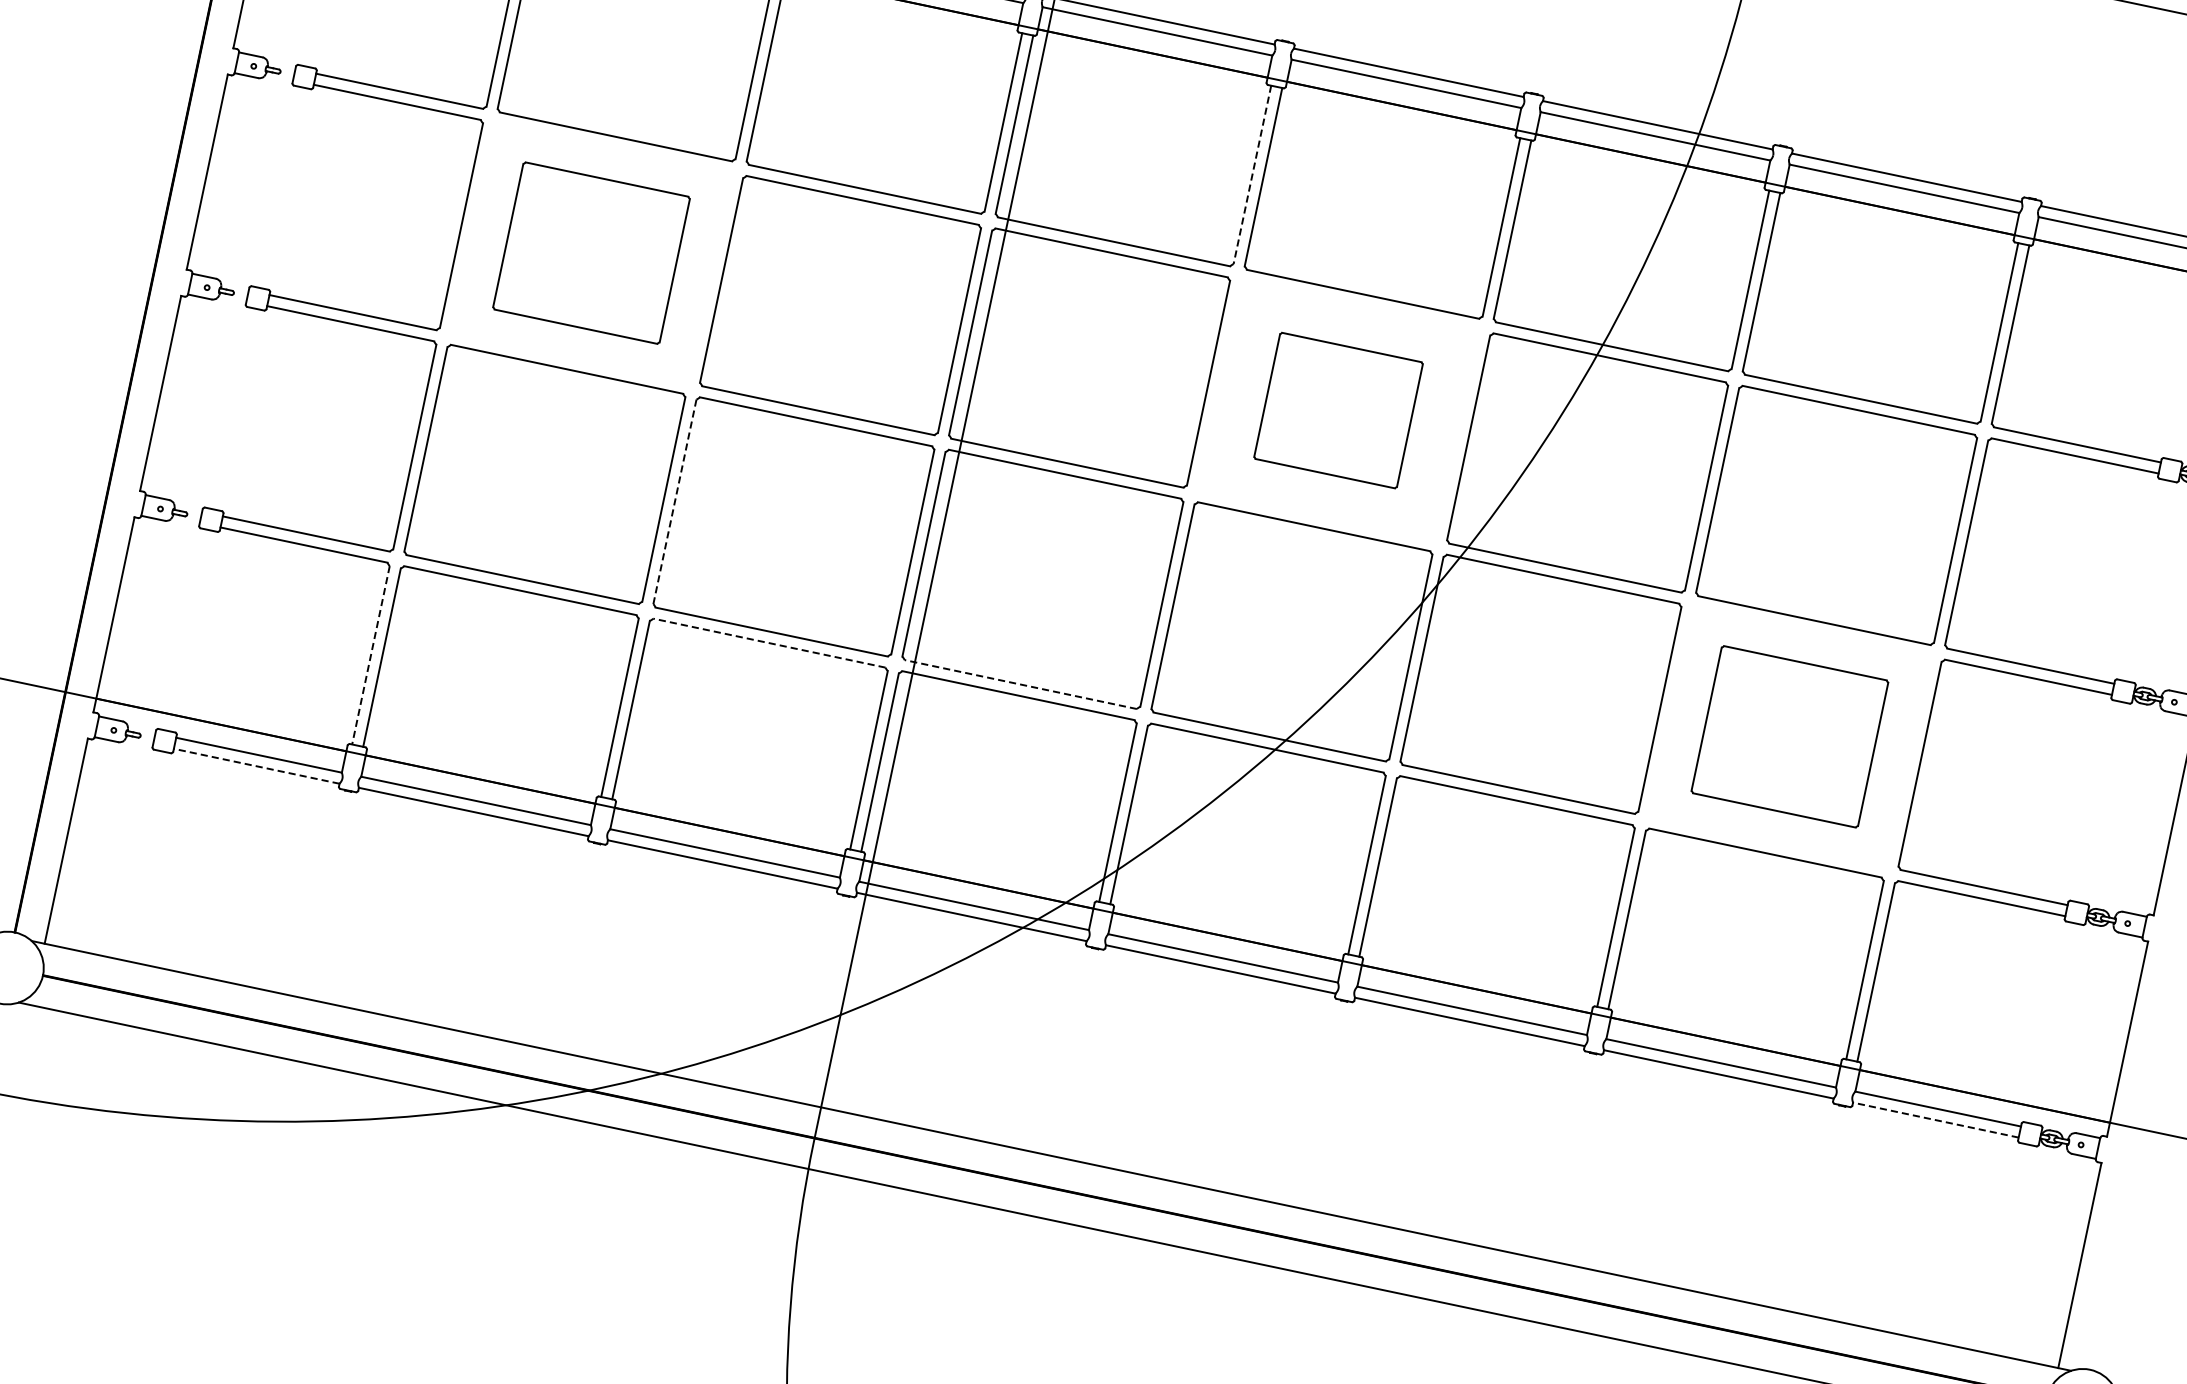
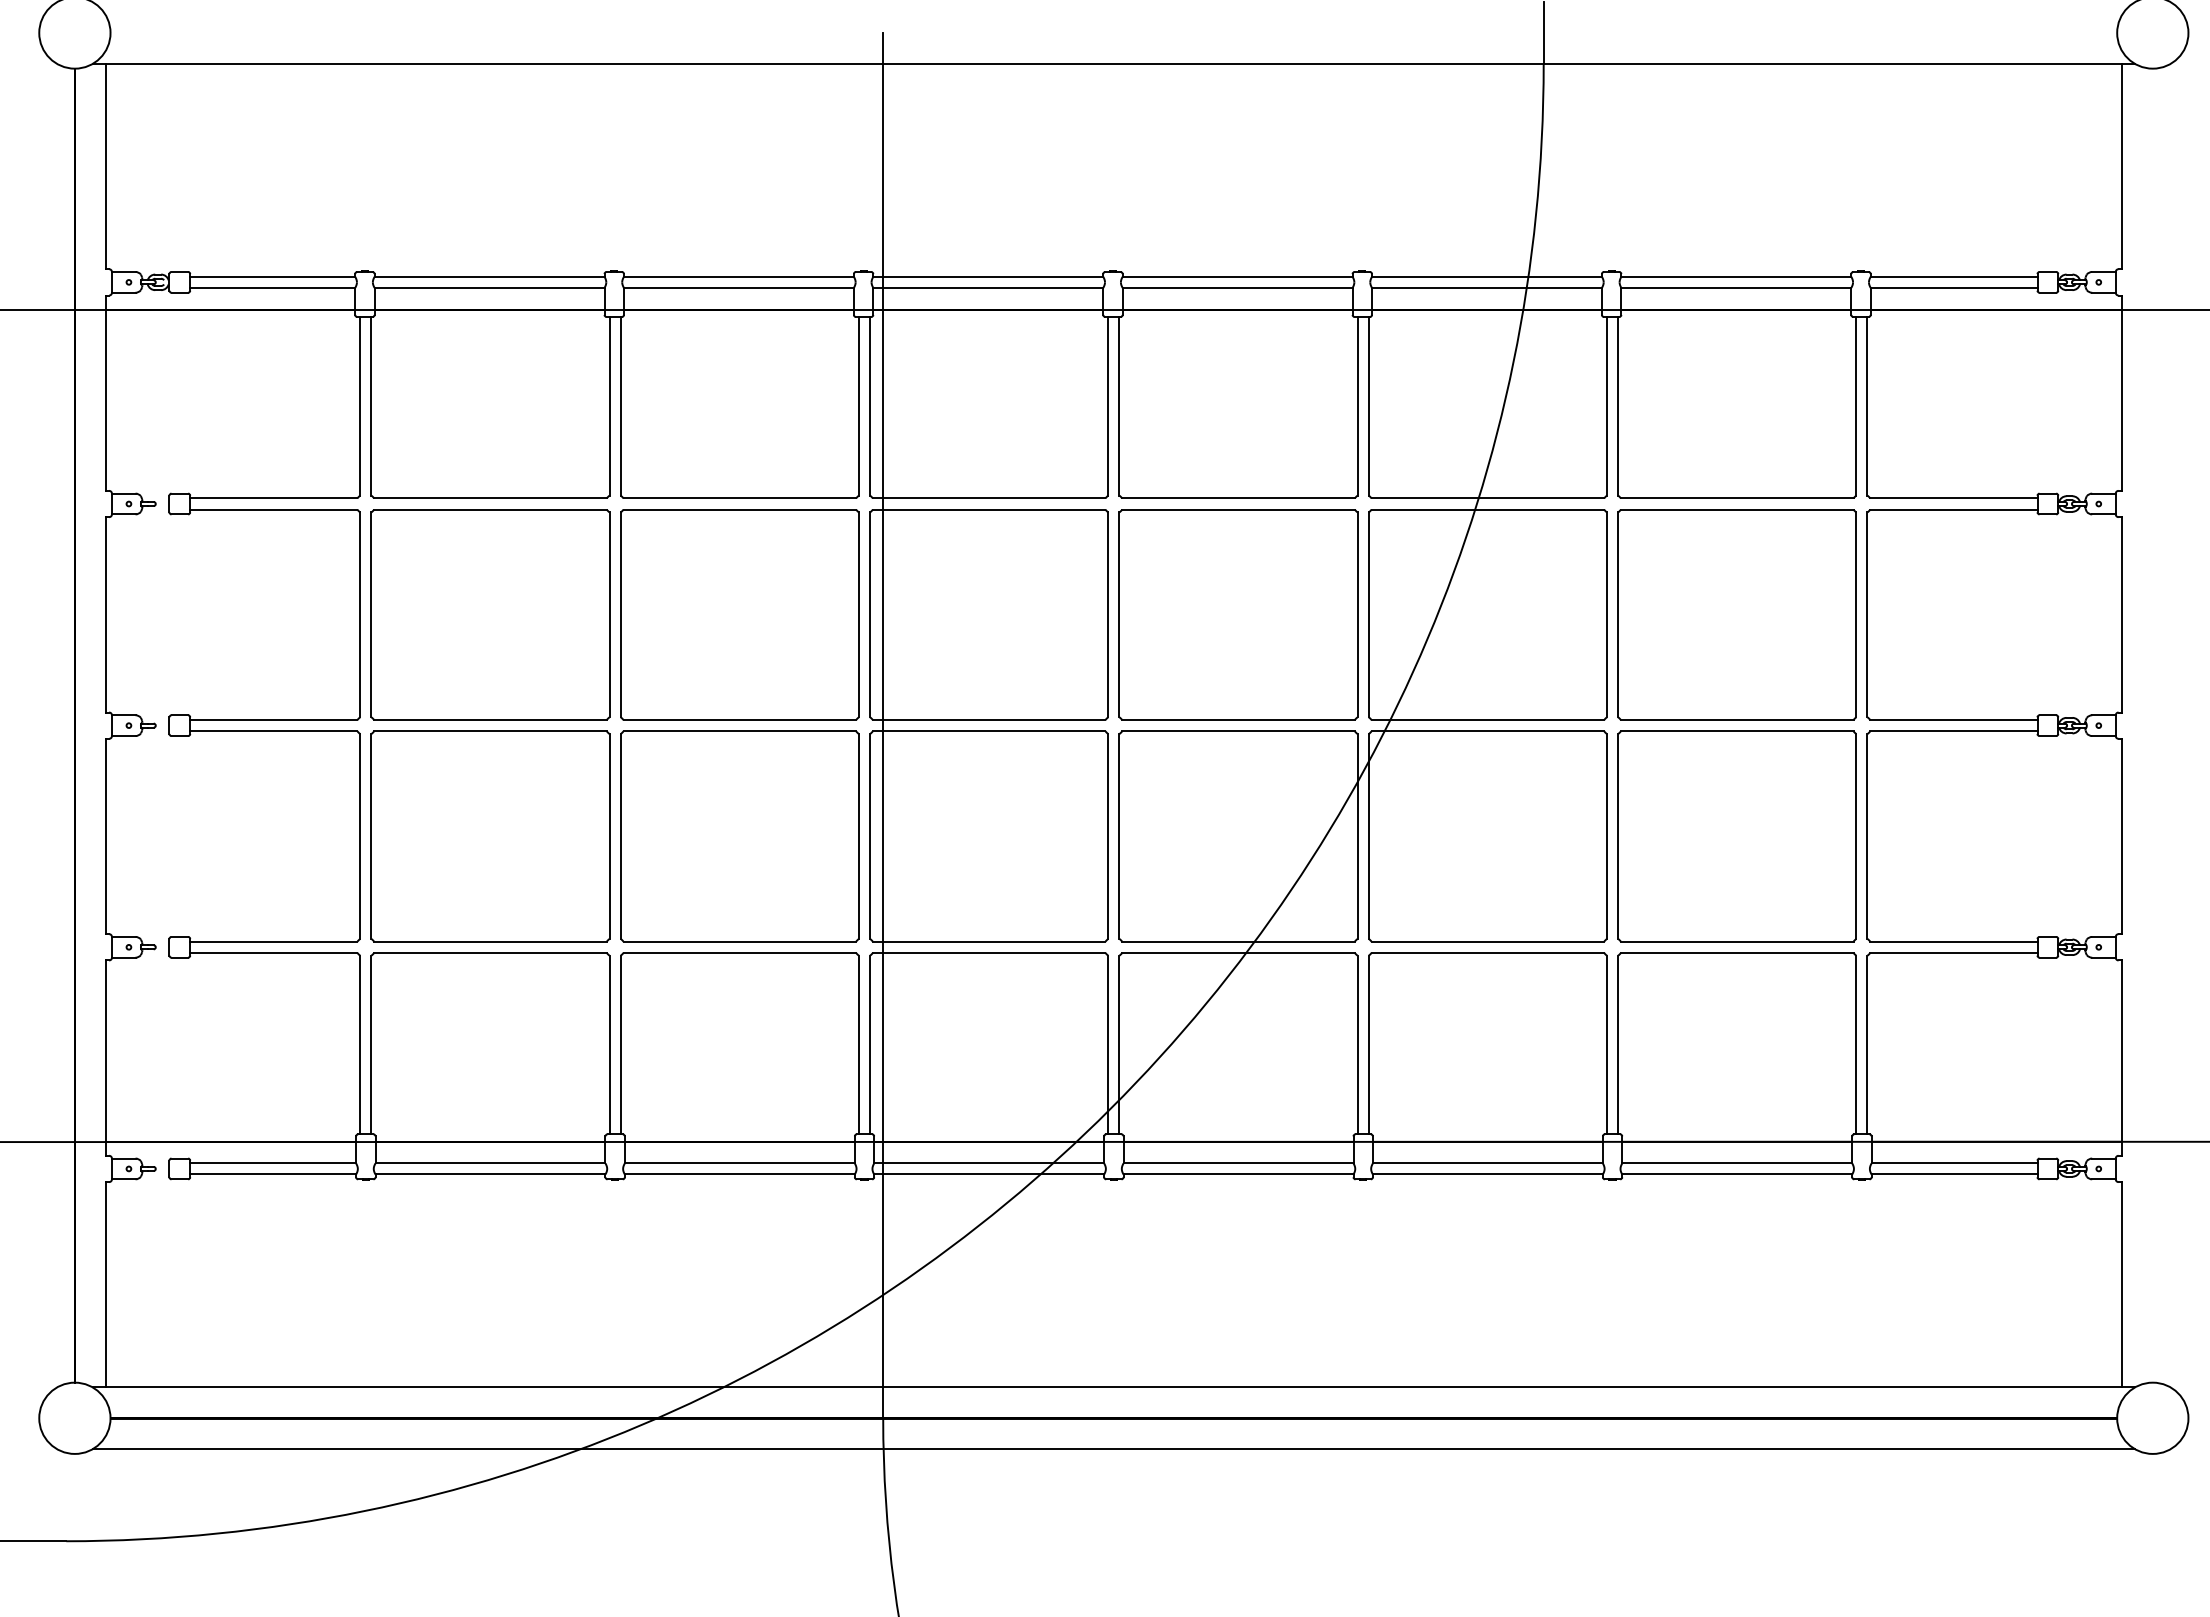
line: (1252, 175) -> (1108, 406), dashed -> solid
part: (591, 252) -> (490, 614), size x1.43
part: (1338, 410) -> (1238, 614), size x1.67
line: (674, 501) -> (620, 836), dashed -> solid
line: (769, 642) -> (739, 952), dashed -> solid
line: (371, 655) -> (360, 1045), dashed -> solid
line: (1020, 684) -> (988, 941), dashed -> solid
part: (1789, 736) -> (1736, 836), size x1.43
line: (257, 766) -> (273, 1174), dashed -> solid
line: (1935, 1120) -> (1954, 1174), dashed -> solid

